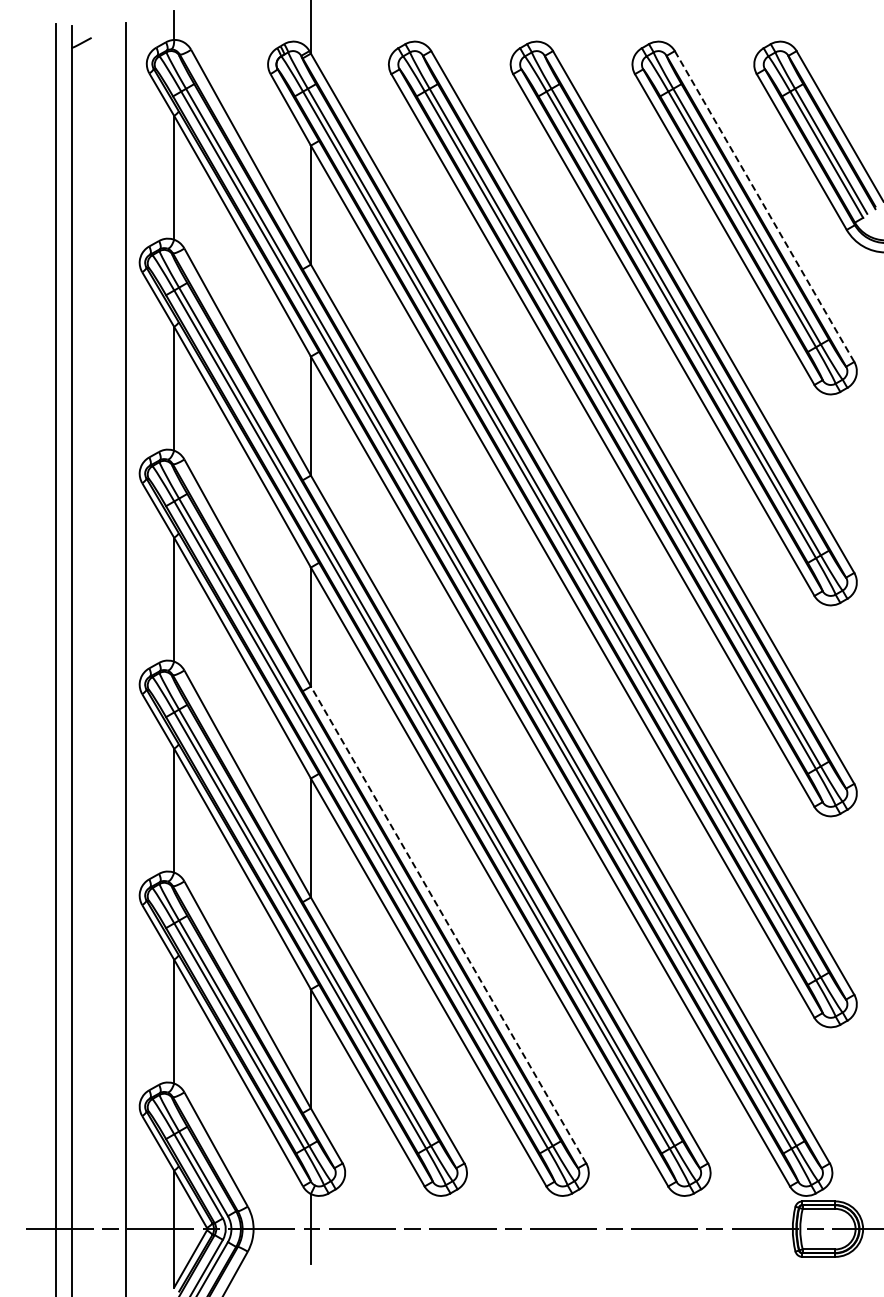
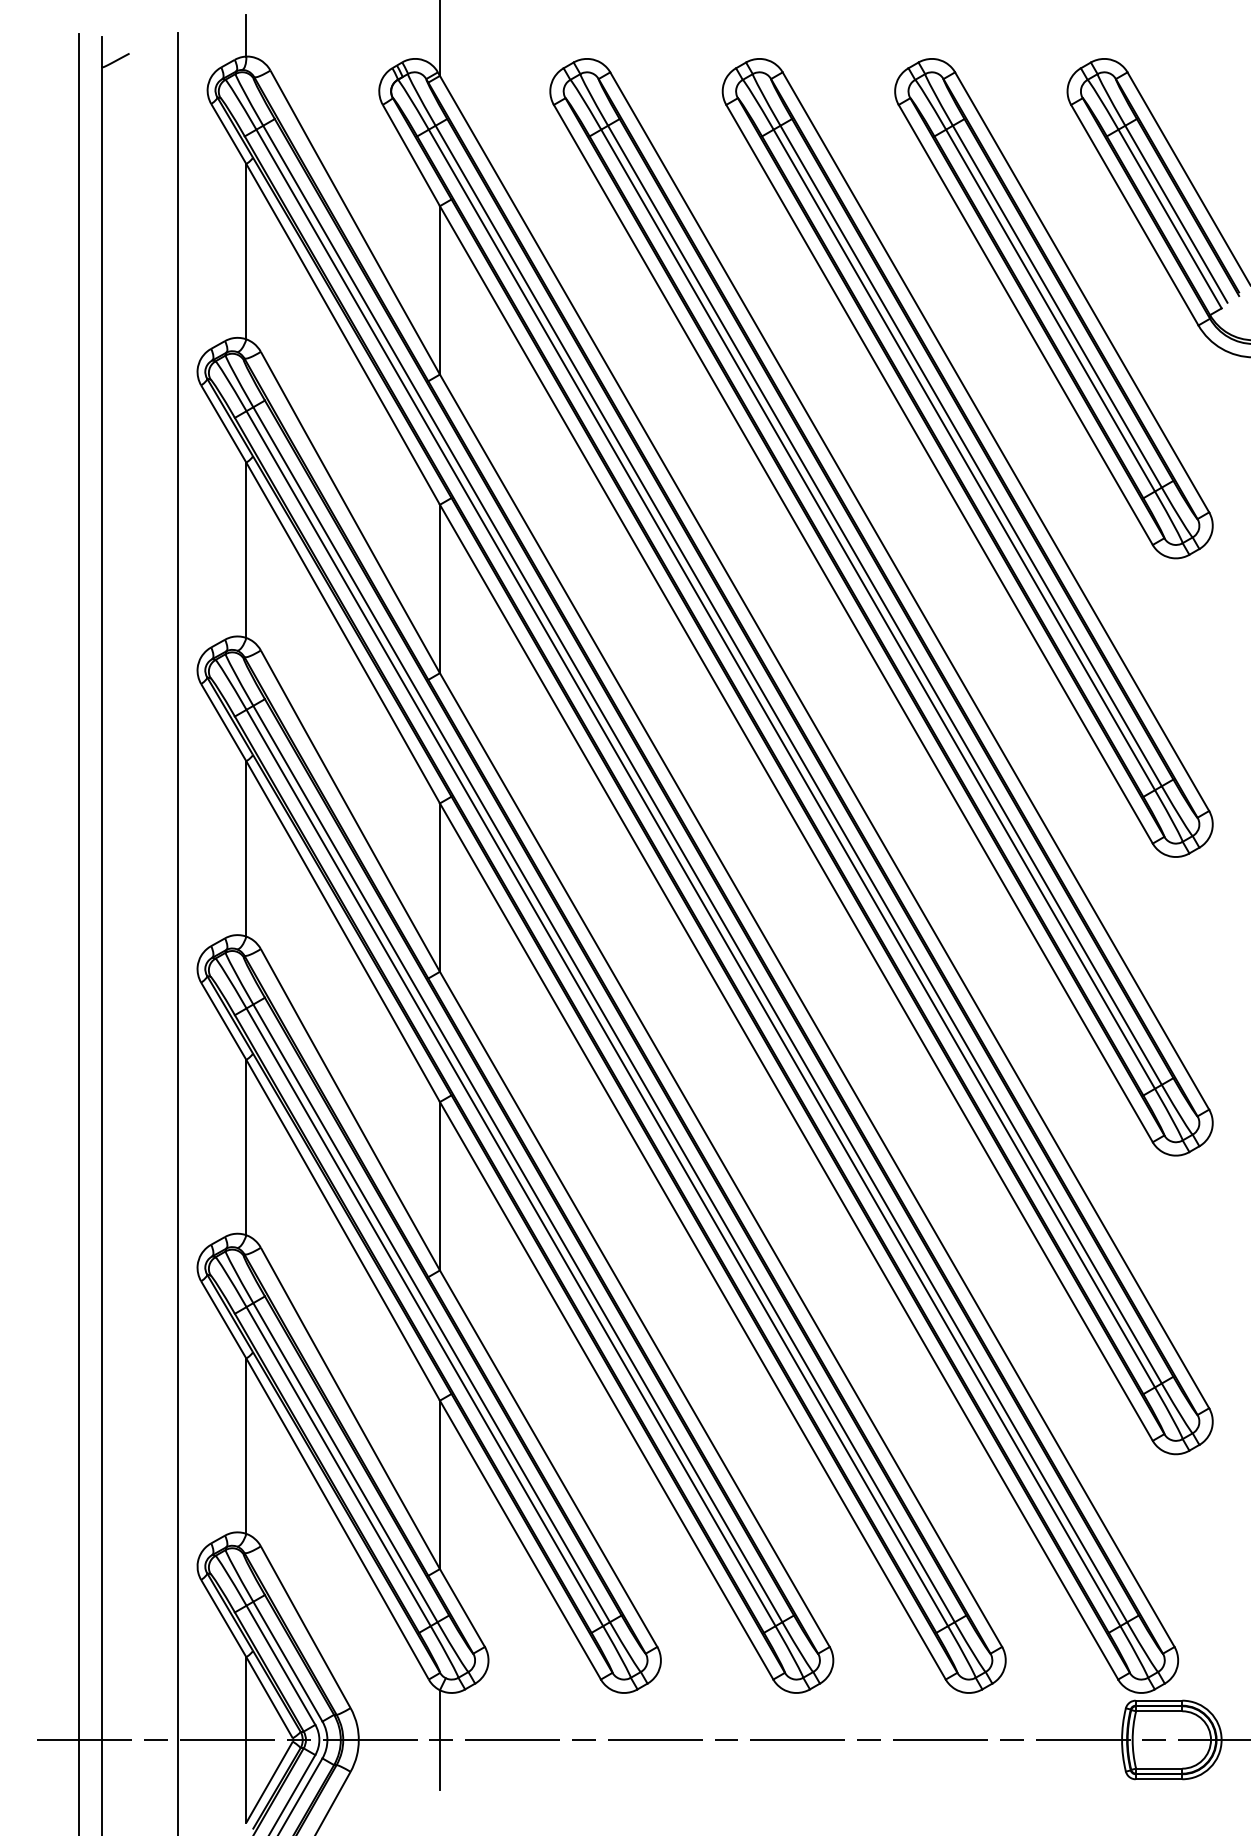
line: (764, 206) -> (1082, 292), dashed -> solid
line: (448, 924) -> (634, 1308), dashed -> solid

